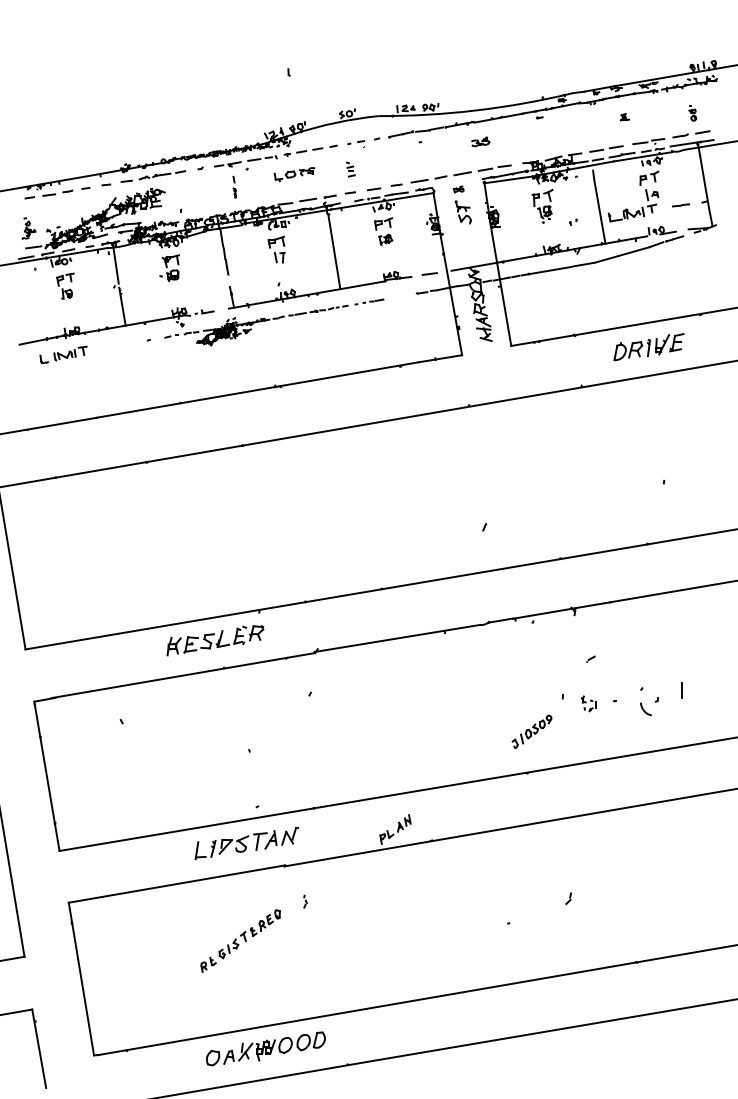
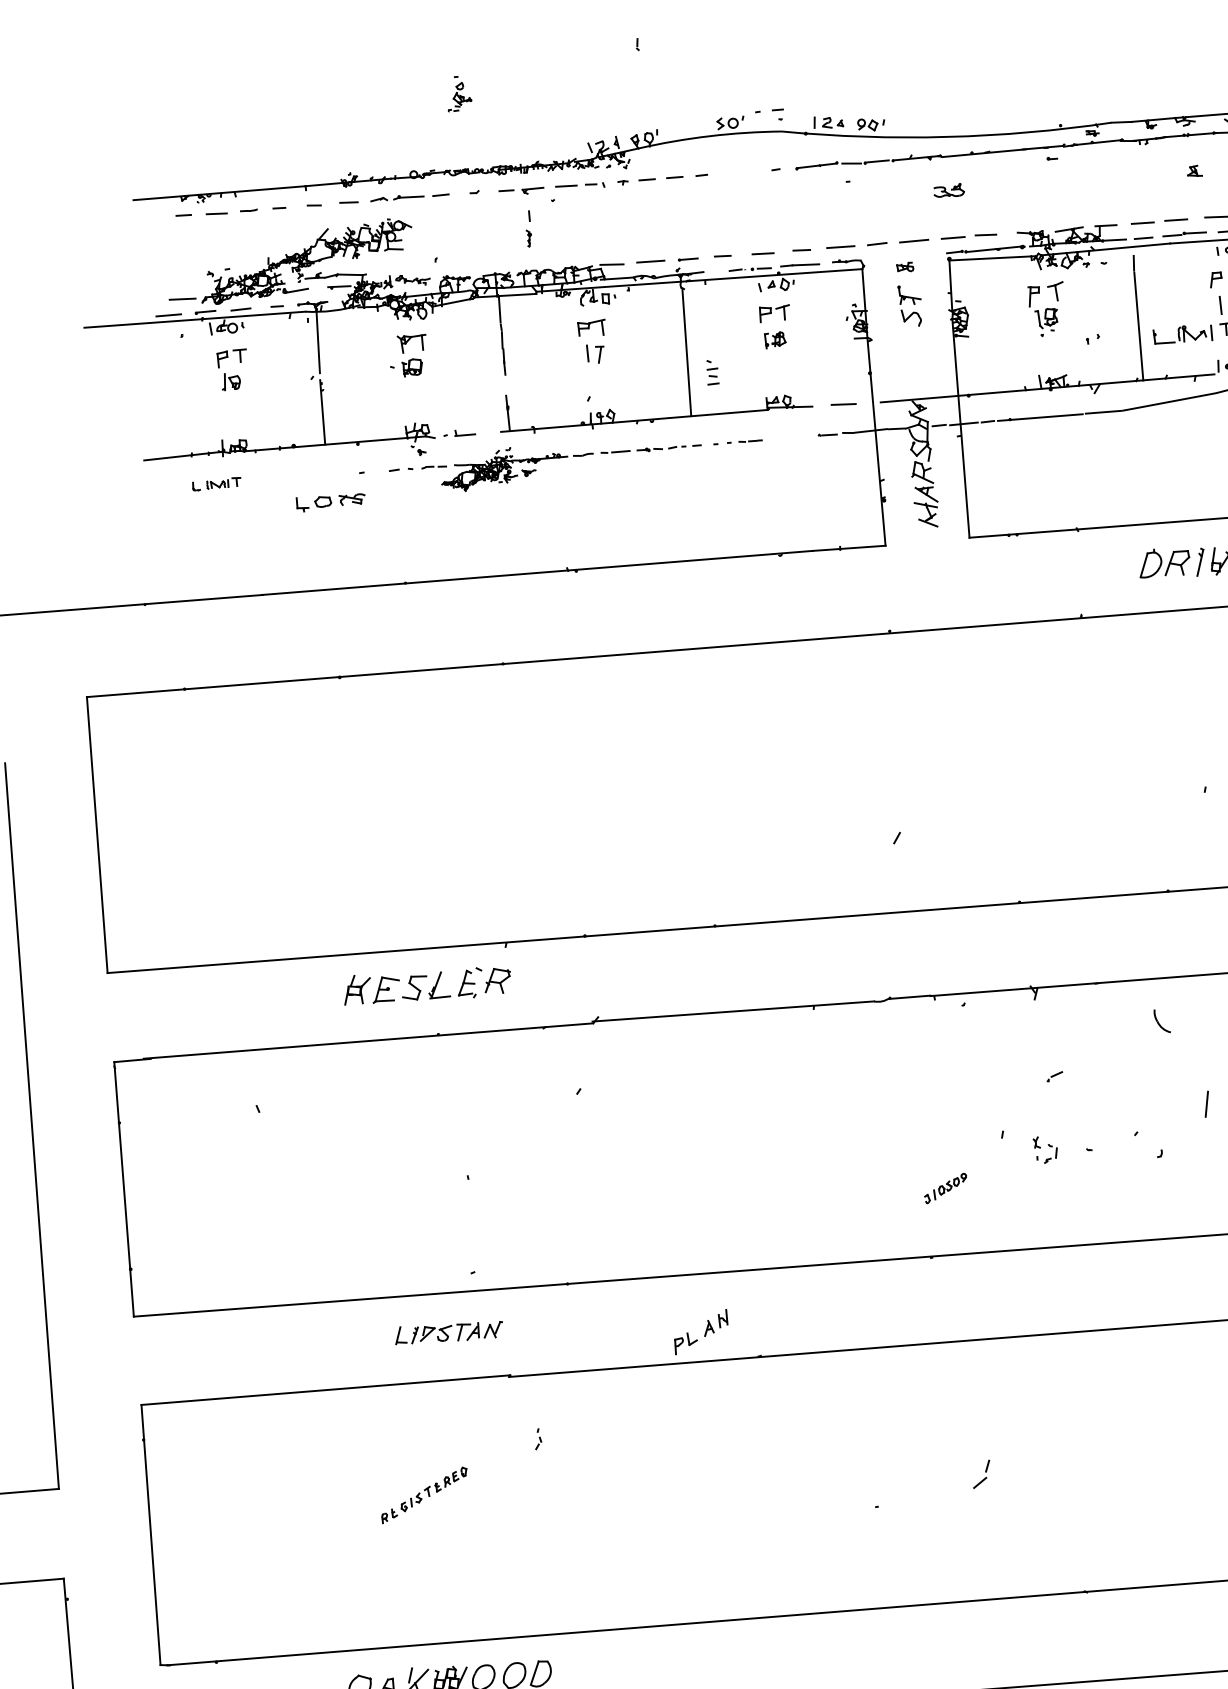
part: (355, 143) -> (768, 112), moved
part: (350, 169) -> (712, 373), moved
part: (294, 174) -> (329, 502), moved
part: (28, 228) -> (460, 94), moved
part: (63, 354) -> (216, 483), size x0.6
line: (681, 690) -> (1206, 1103), moved
part: (645, 709) -> (1161, 1021), moved
part: (531, 731) -> (944, 1188), size x0.6
part: (246, 843) -> (448, 1332), size x0.6
part: (568, 898) -> (981, 1474), size x1.6
part: (240, 940) -> (424, 1494), size x0.6

